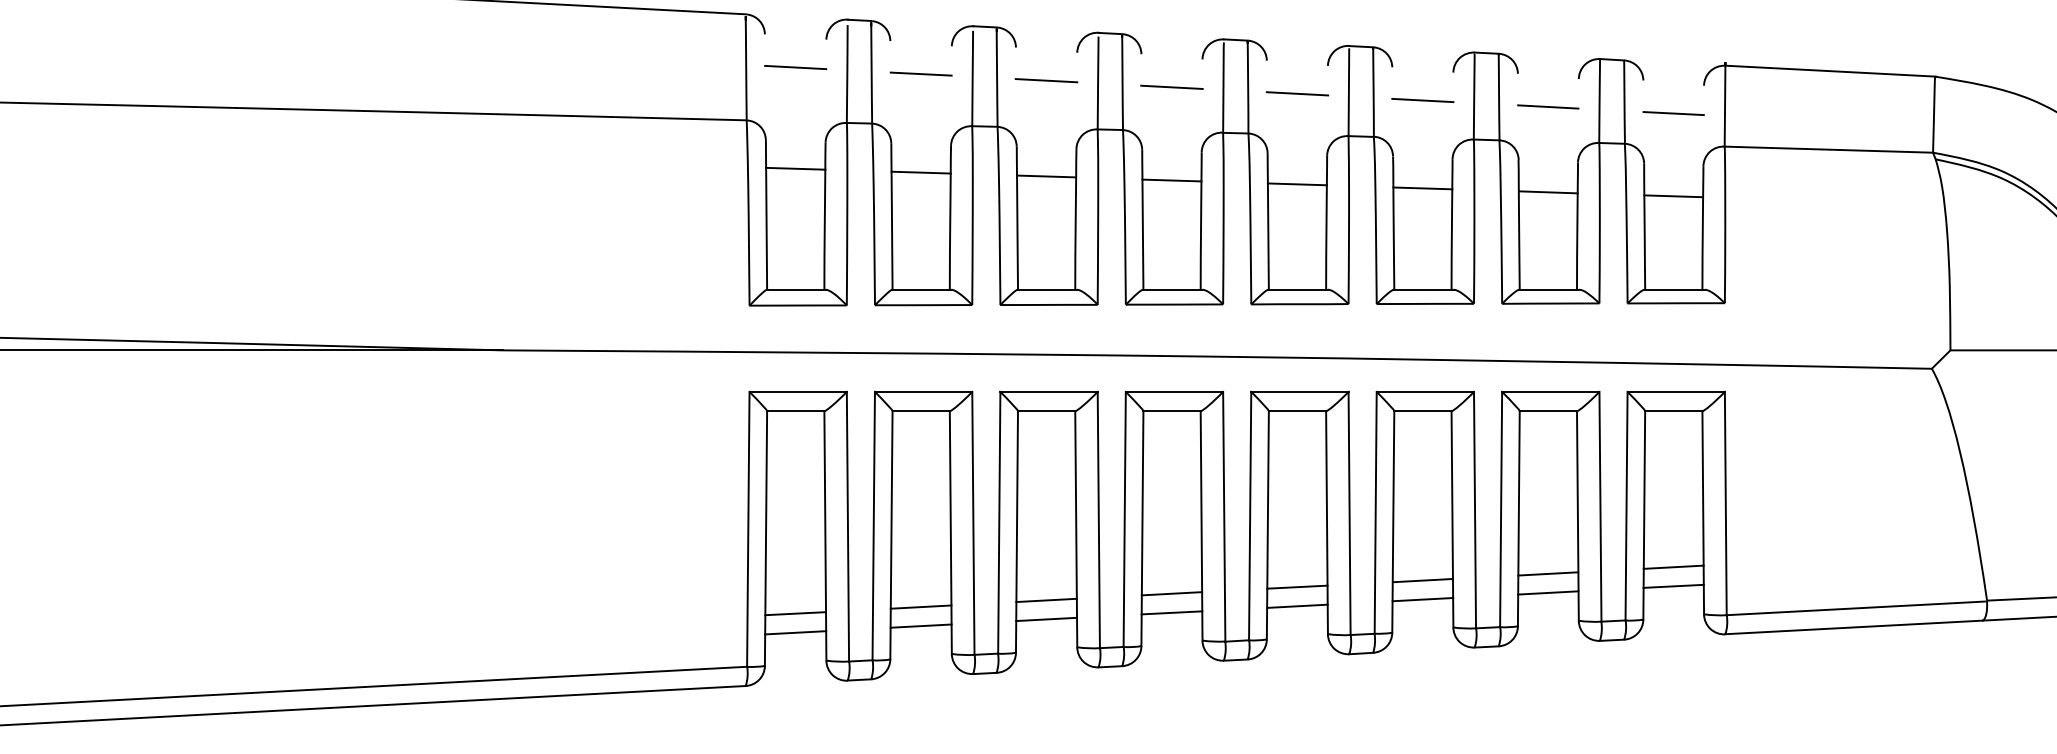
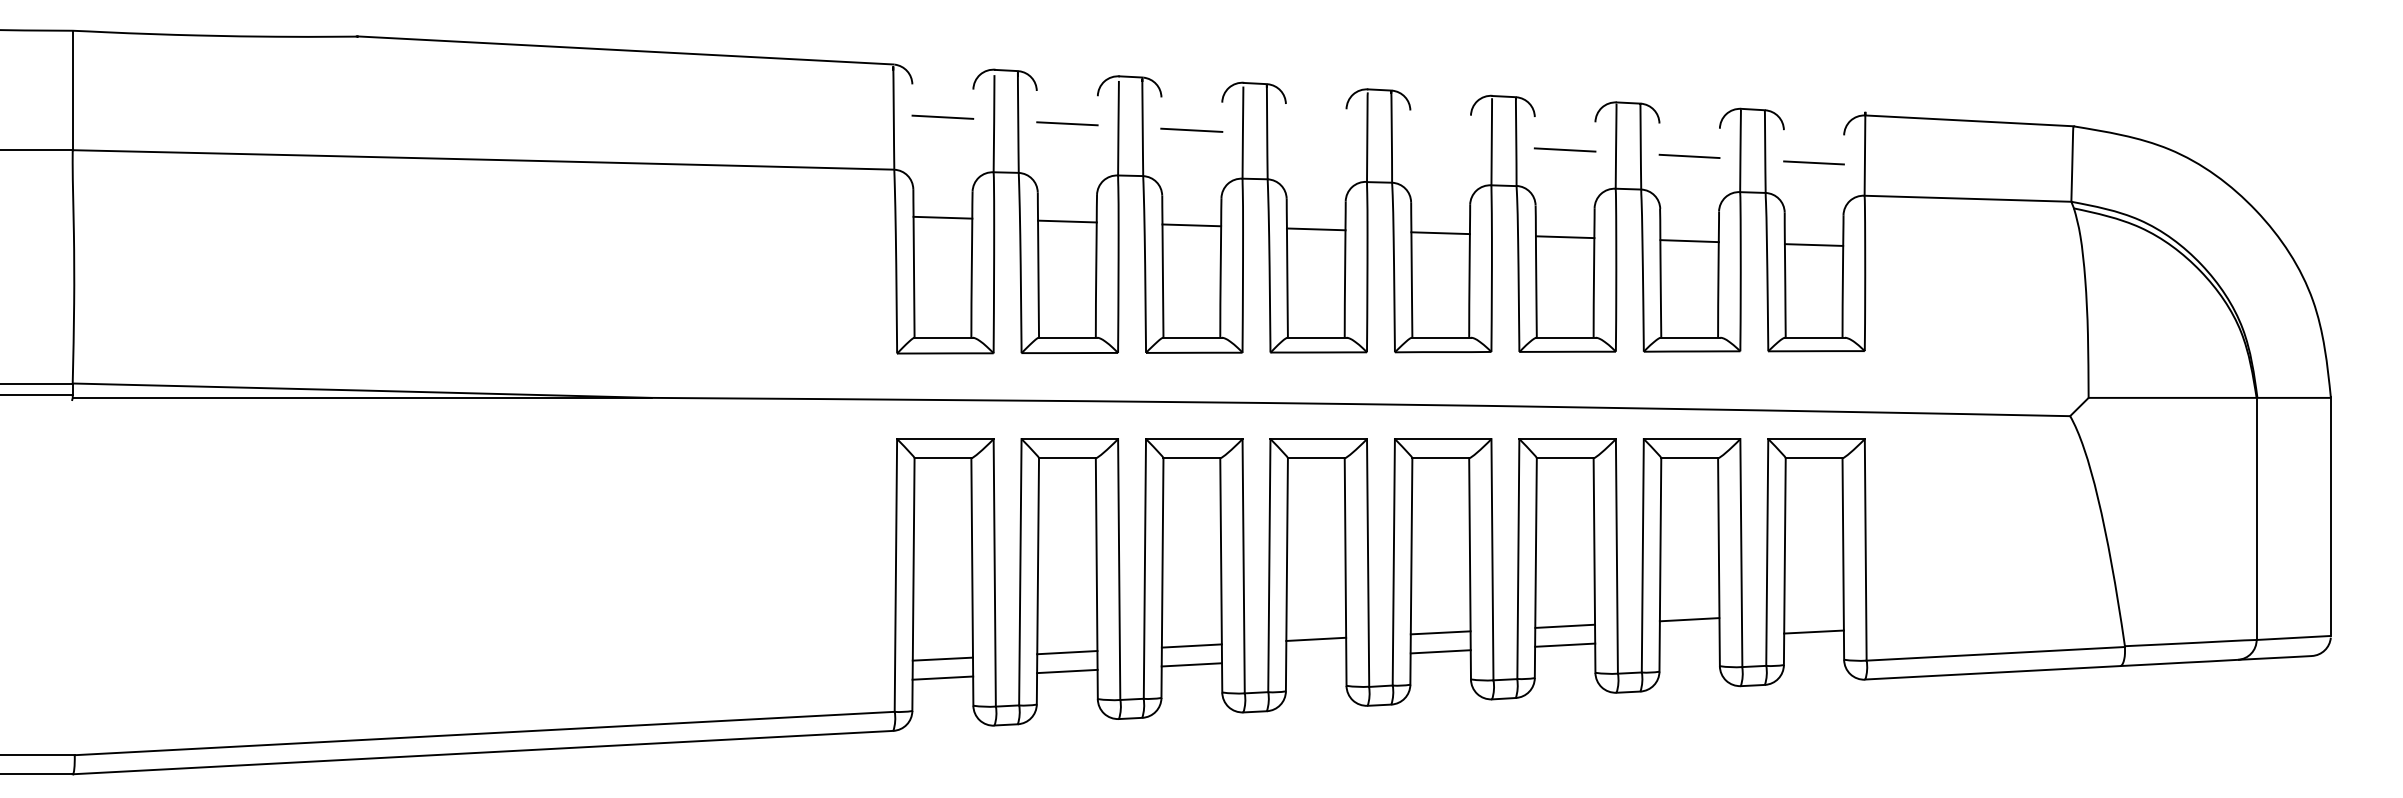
line: (1171, 86) -> (1315, 136), removed
line: (1297, 92) -> (1440, 142), removed
line: (1673, 566) -> (1813, 612), removed
line: (1548, 592) -> (1689, 638), removed
line: (1172, 612) -> (1316, 657), removed

